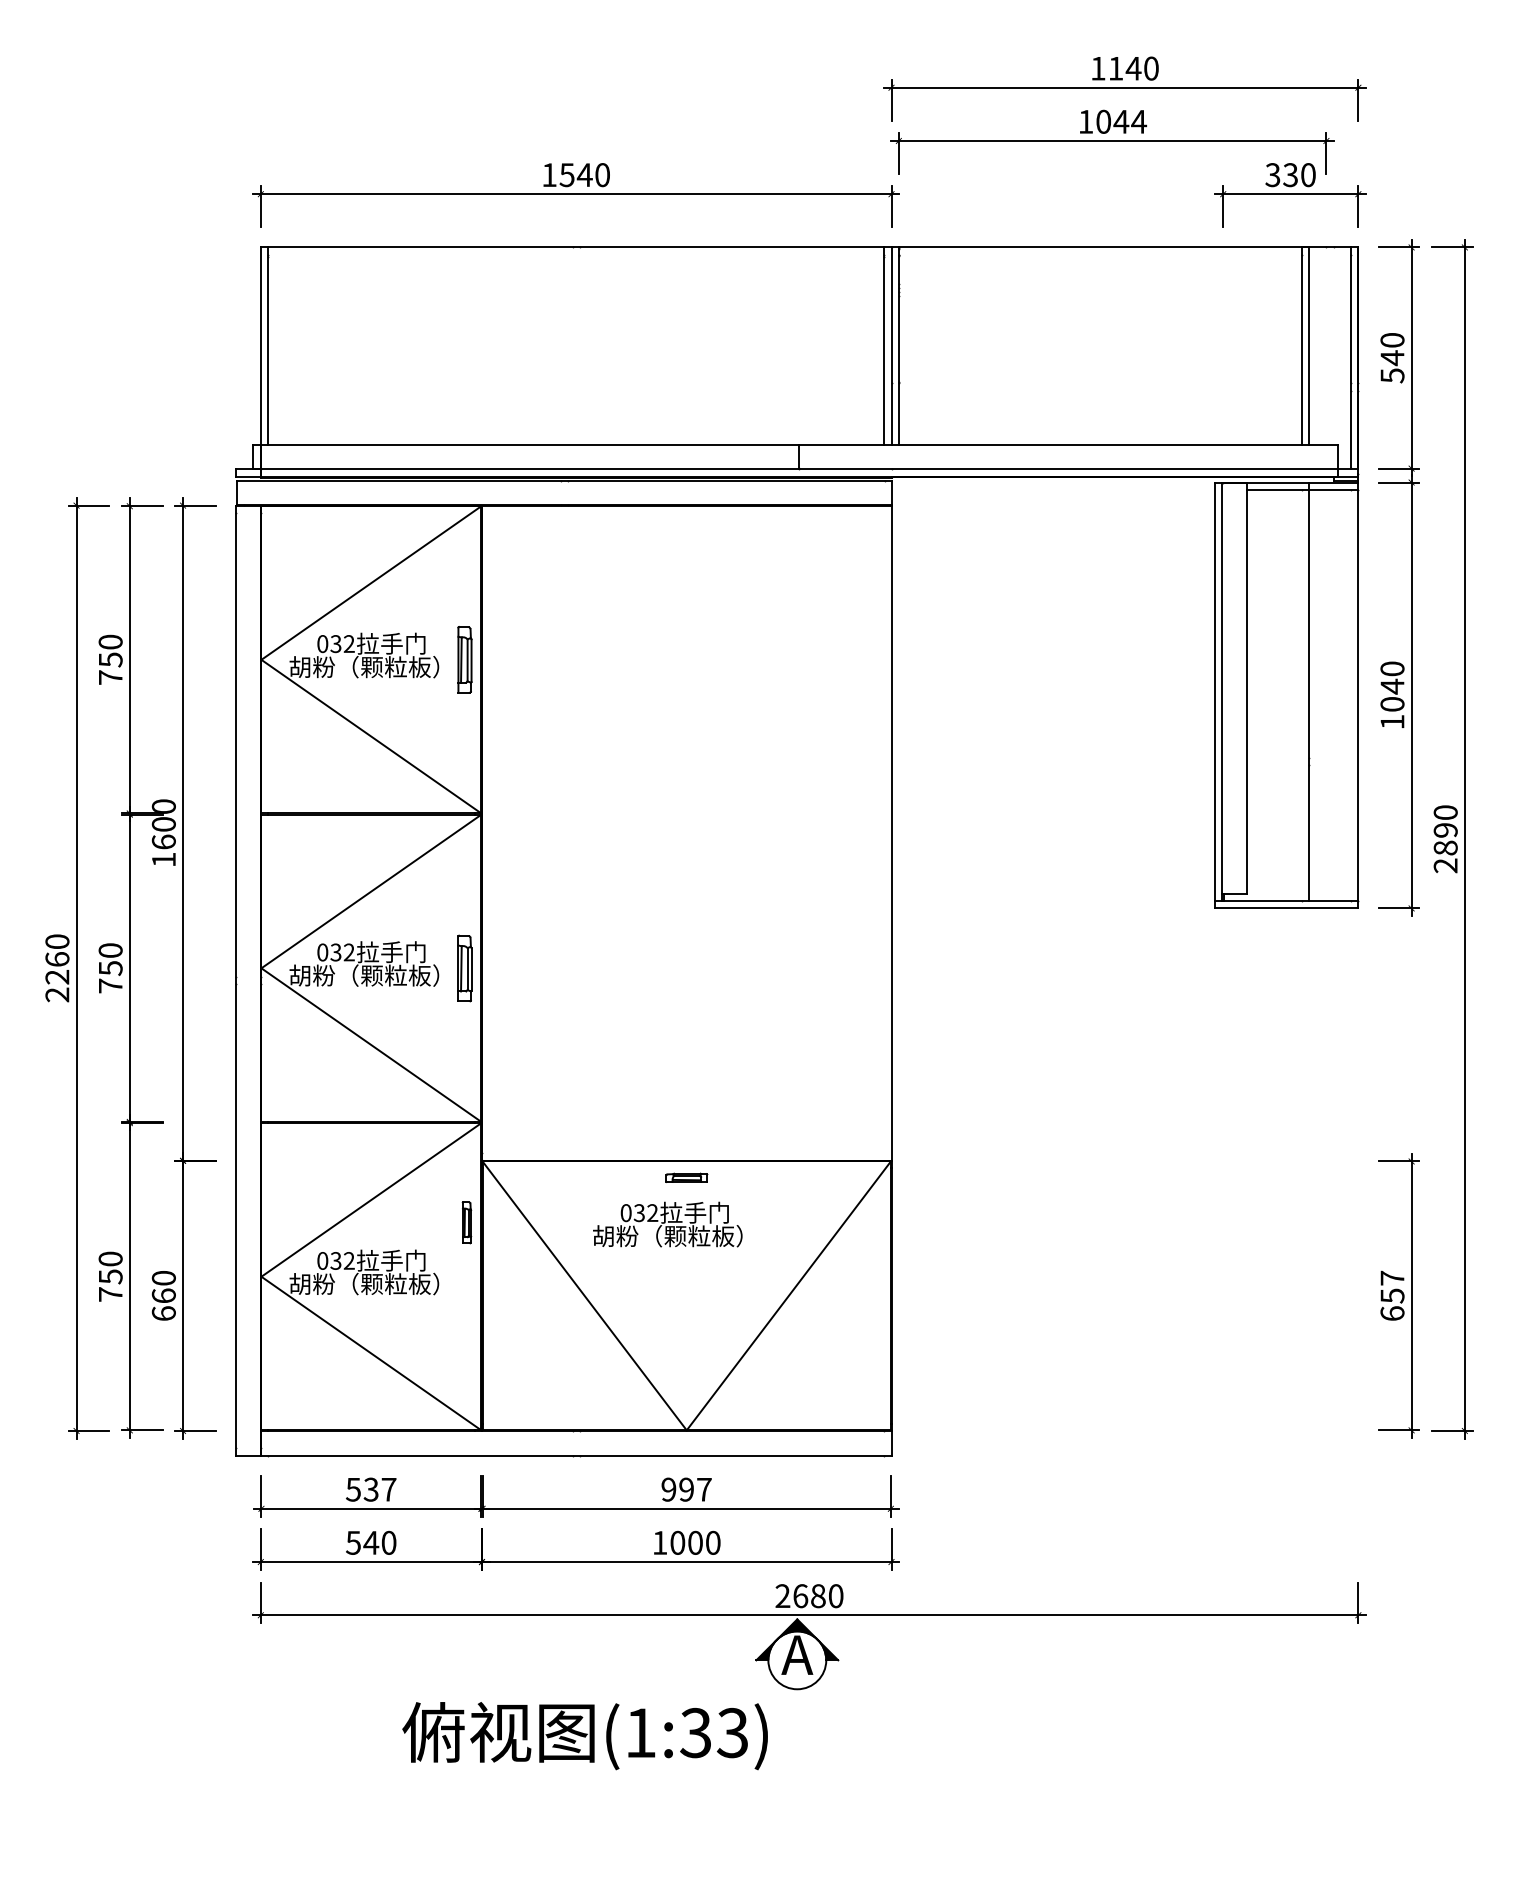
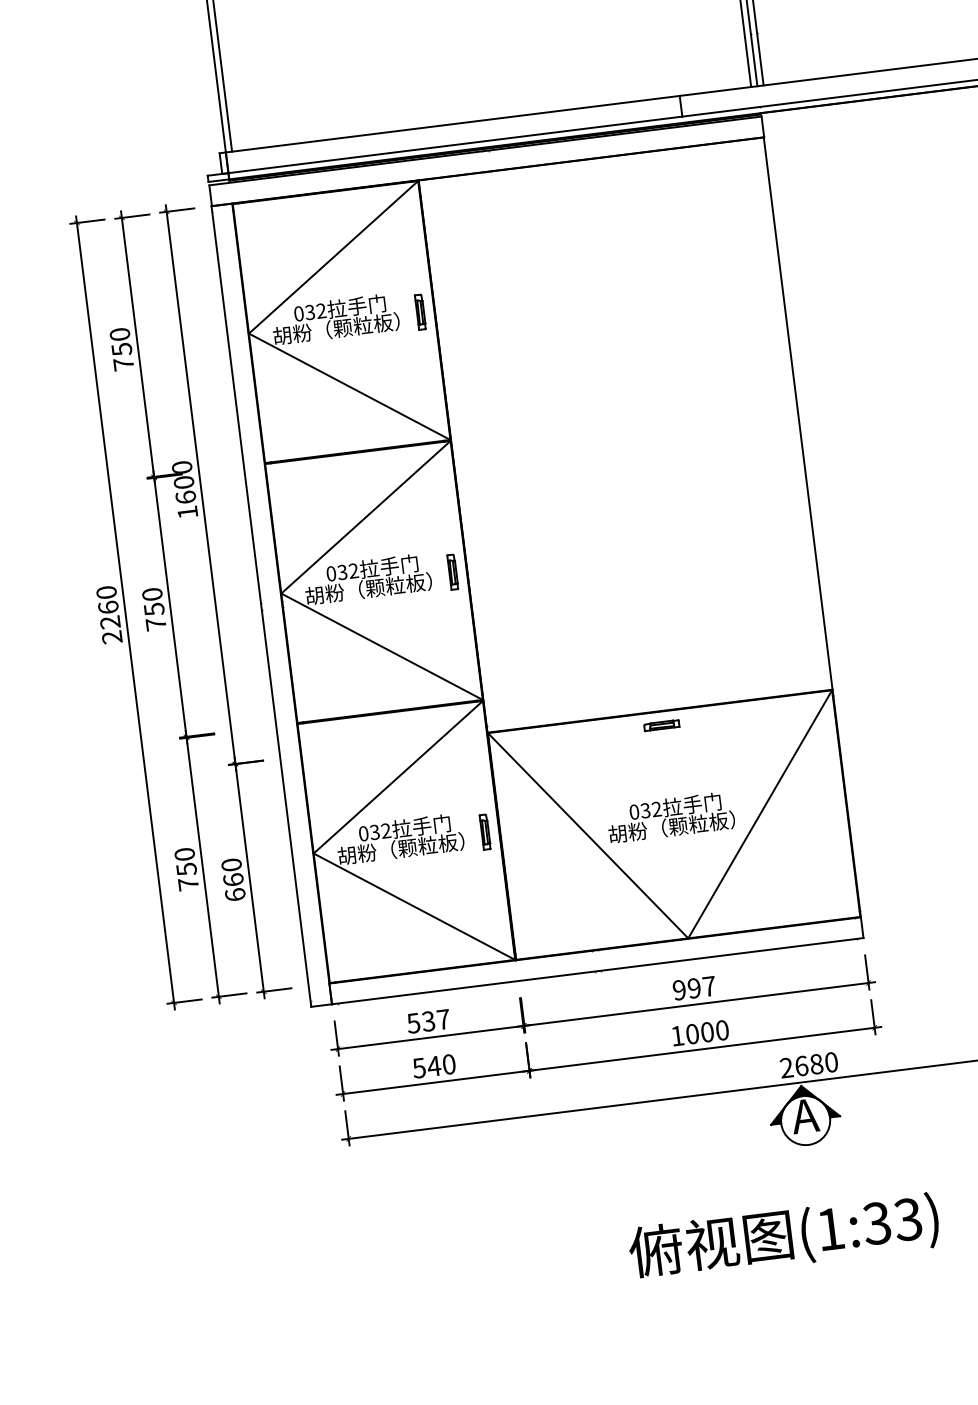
part: (464, 659) -> (420, 311), size x0.62
part: (464, 967) -> (452, 571), size x0.62
part: (466, 1222) -> (484, 831), moved
text: (667, 1224) -> (670, 817), moved
text: (584, 1736) -> (783, 1238), moved

